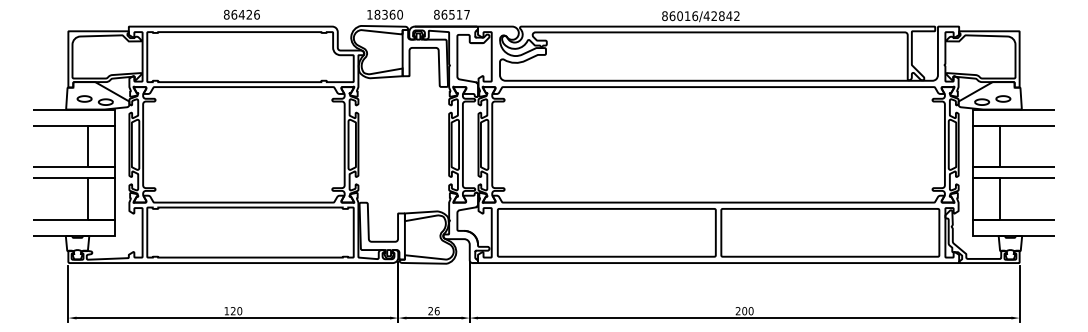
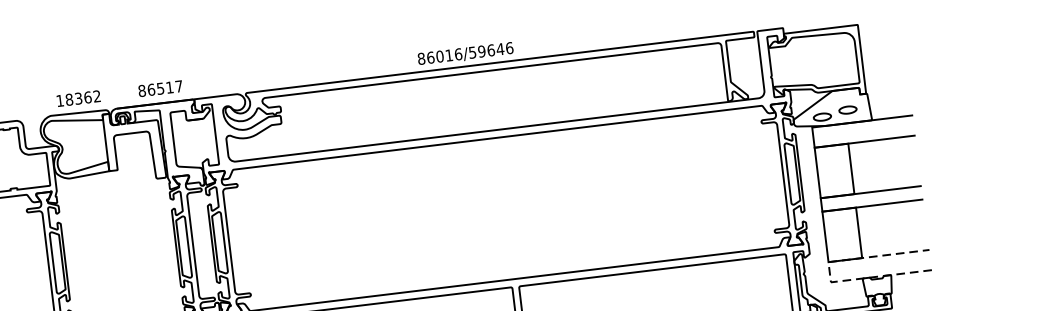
text: (400, 14) -> (97, 95), 18360 -> 18362
text: (721, 16) -> (490, 50), 86016/42842 -> 86016/59646
line: (972, 227) -> (829, 271), solid -> dashed

